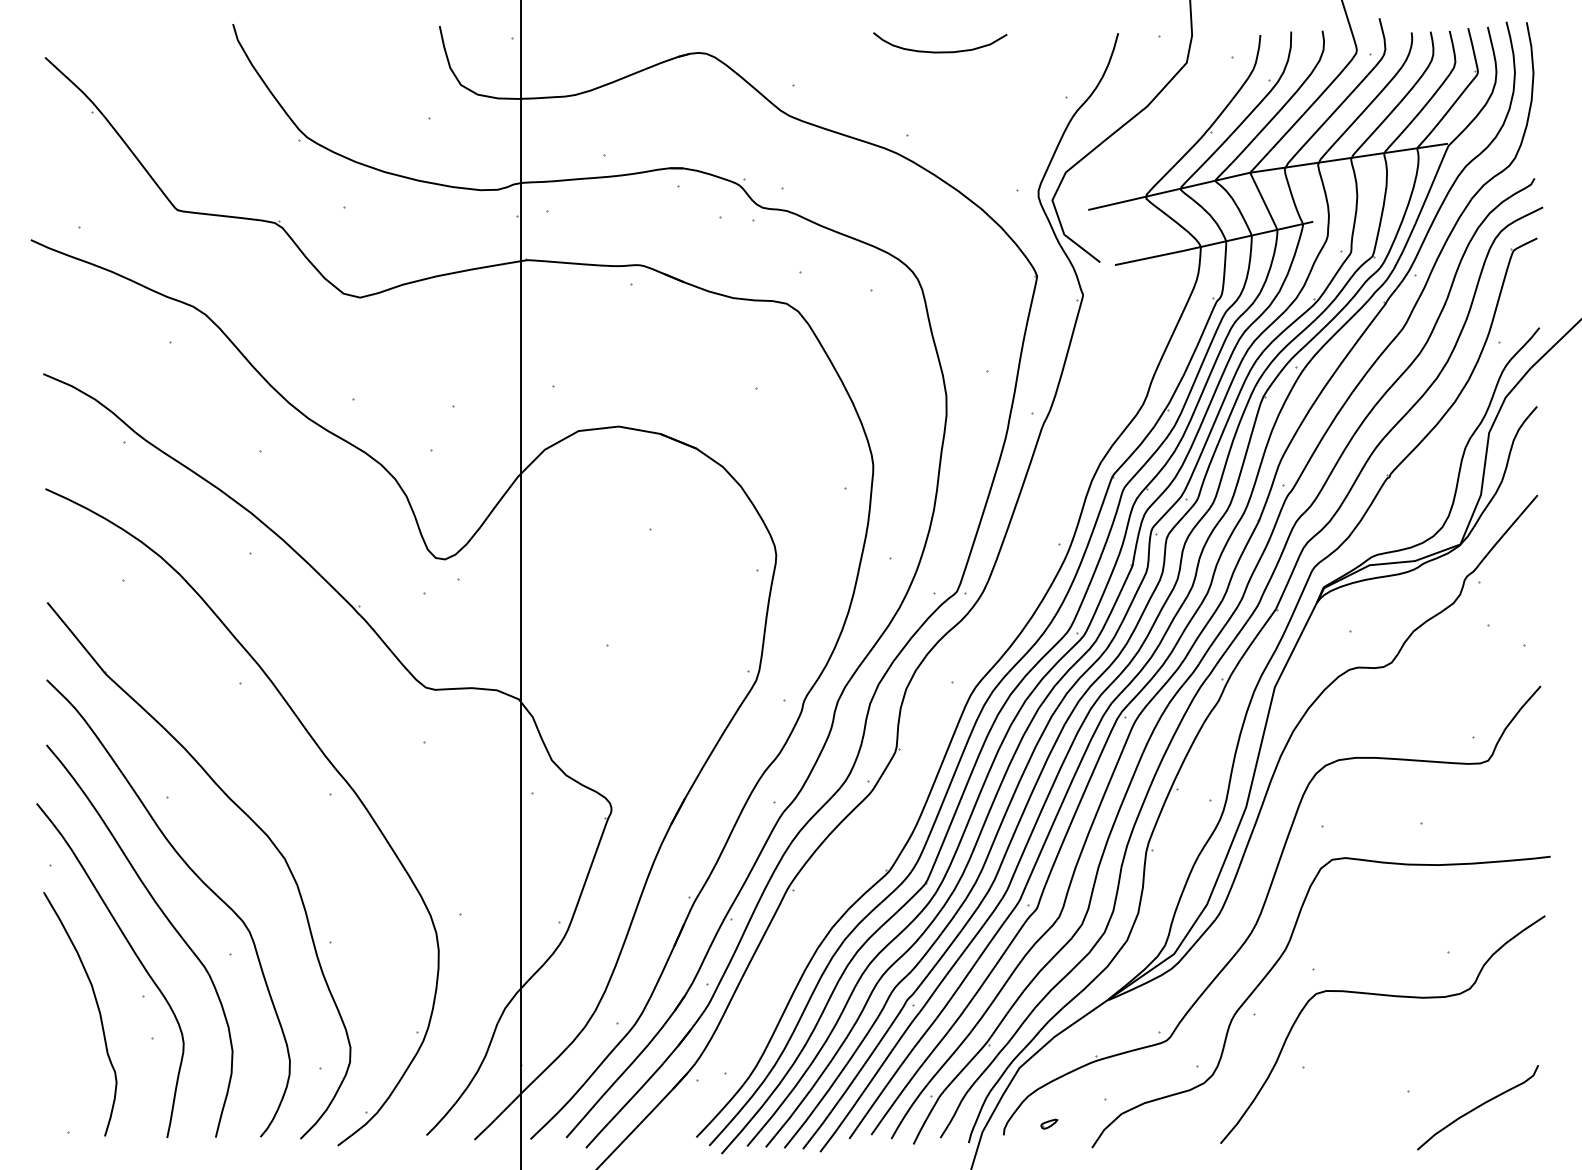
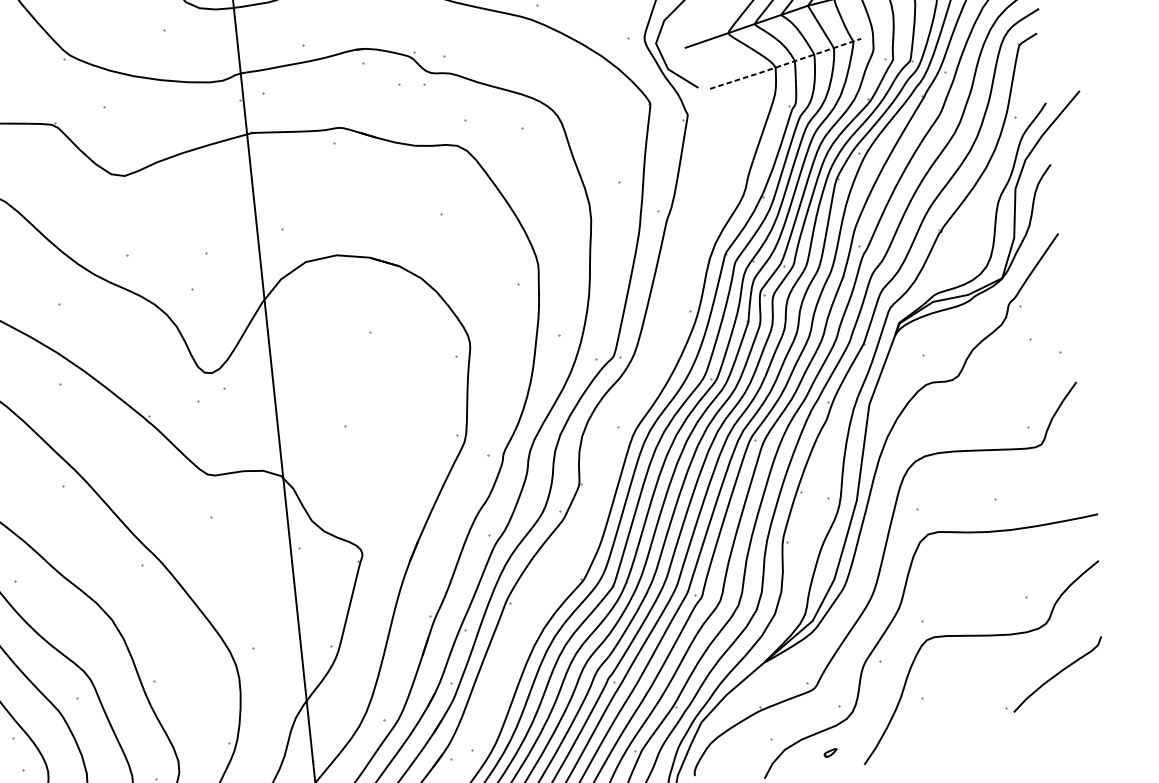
line: (1213, 244) -> (785, 64), solid -> dashed
curve: (1477, 1107) -> (1057, 674), moved
part: (1049, 1123) -> (830, 752), moved

